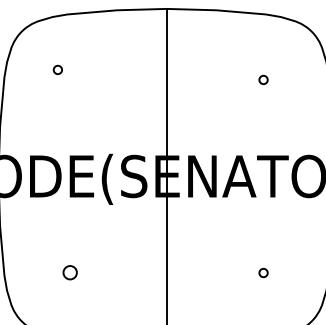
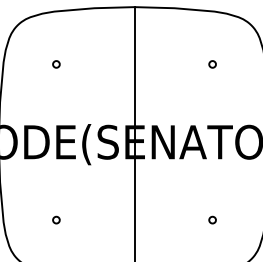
circle: (57, 69) -> (56, 64), moved
circle: (69, 273) -> (56, 220), size x0.62

